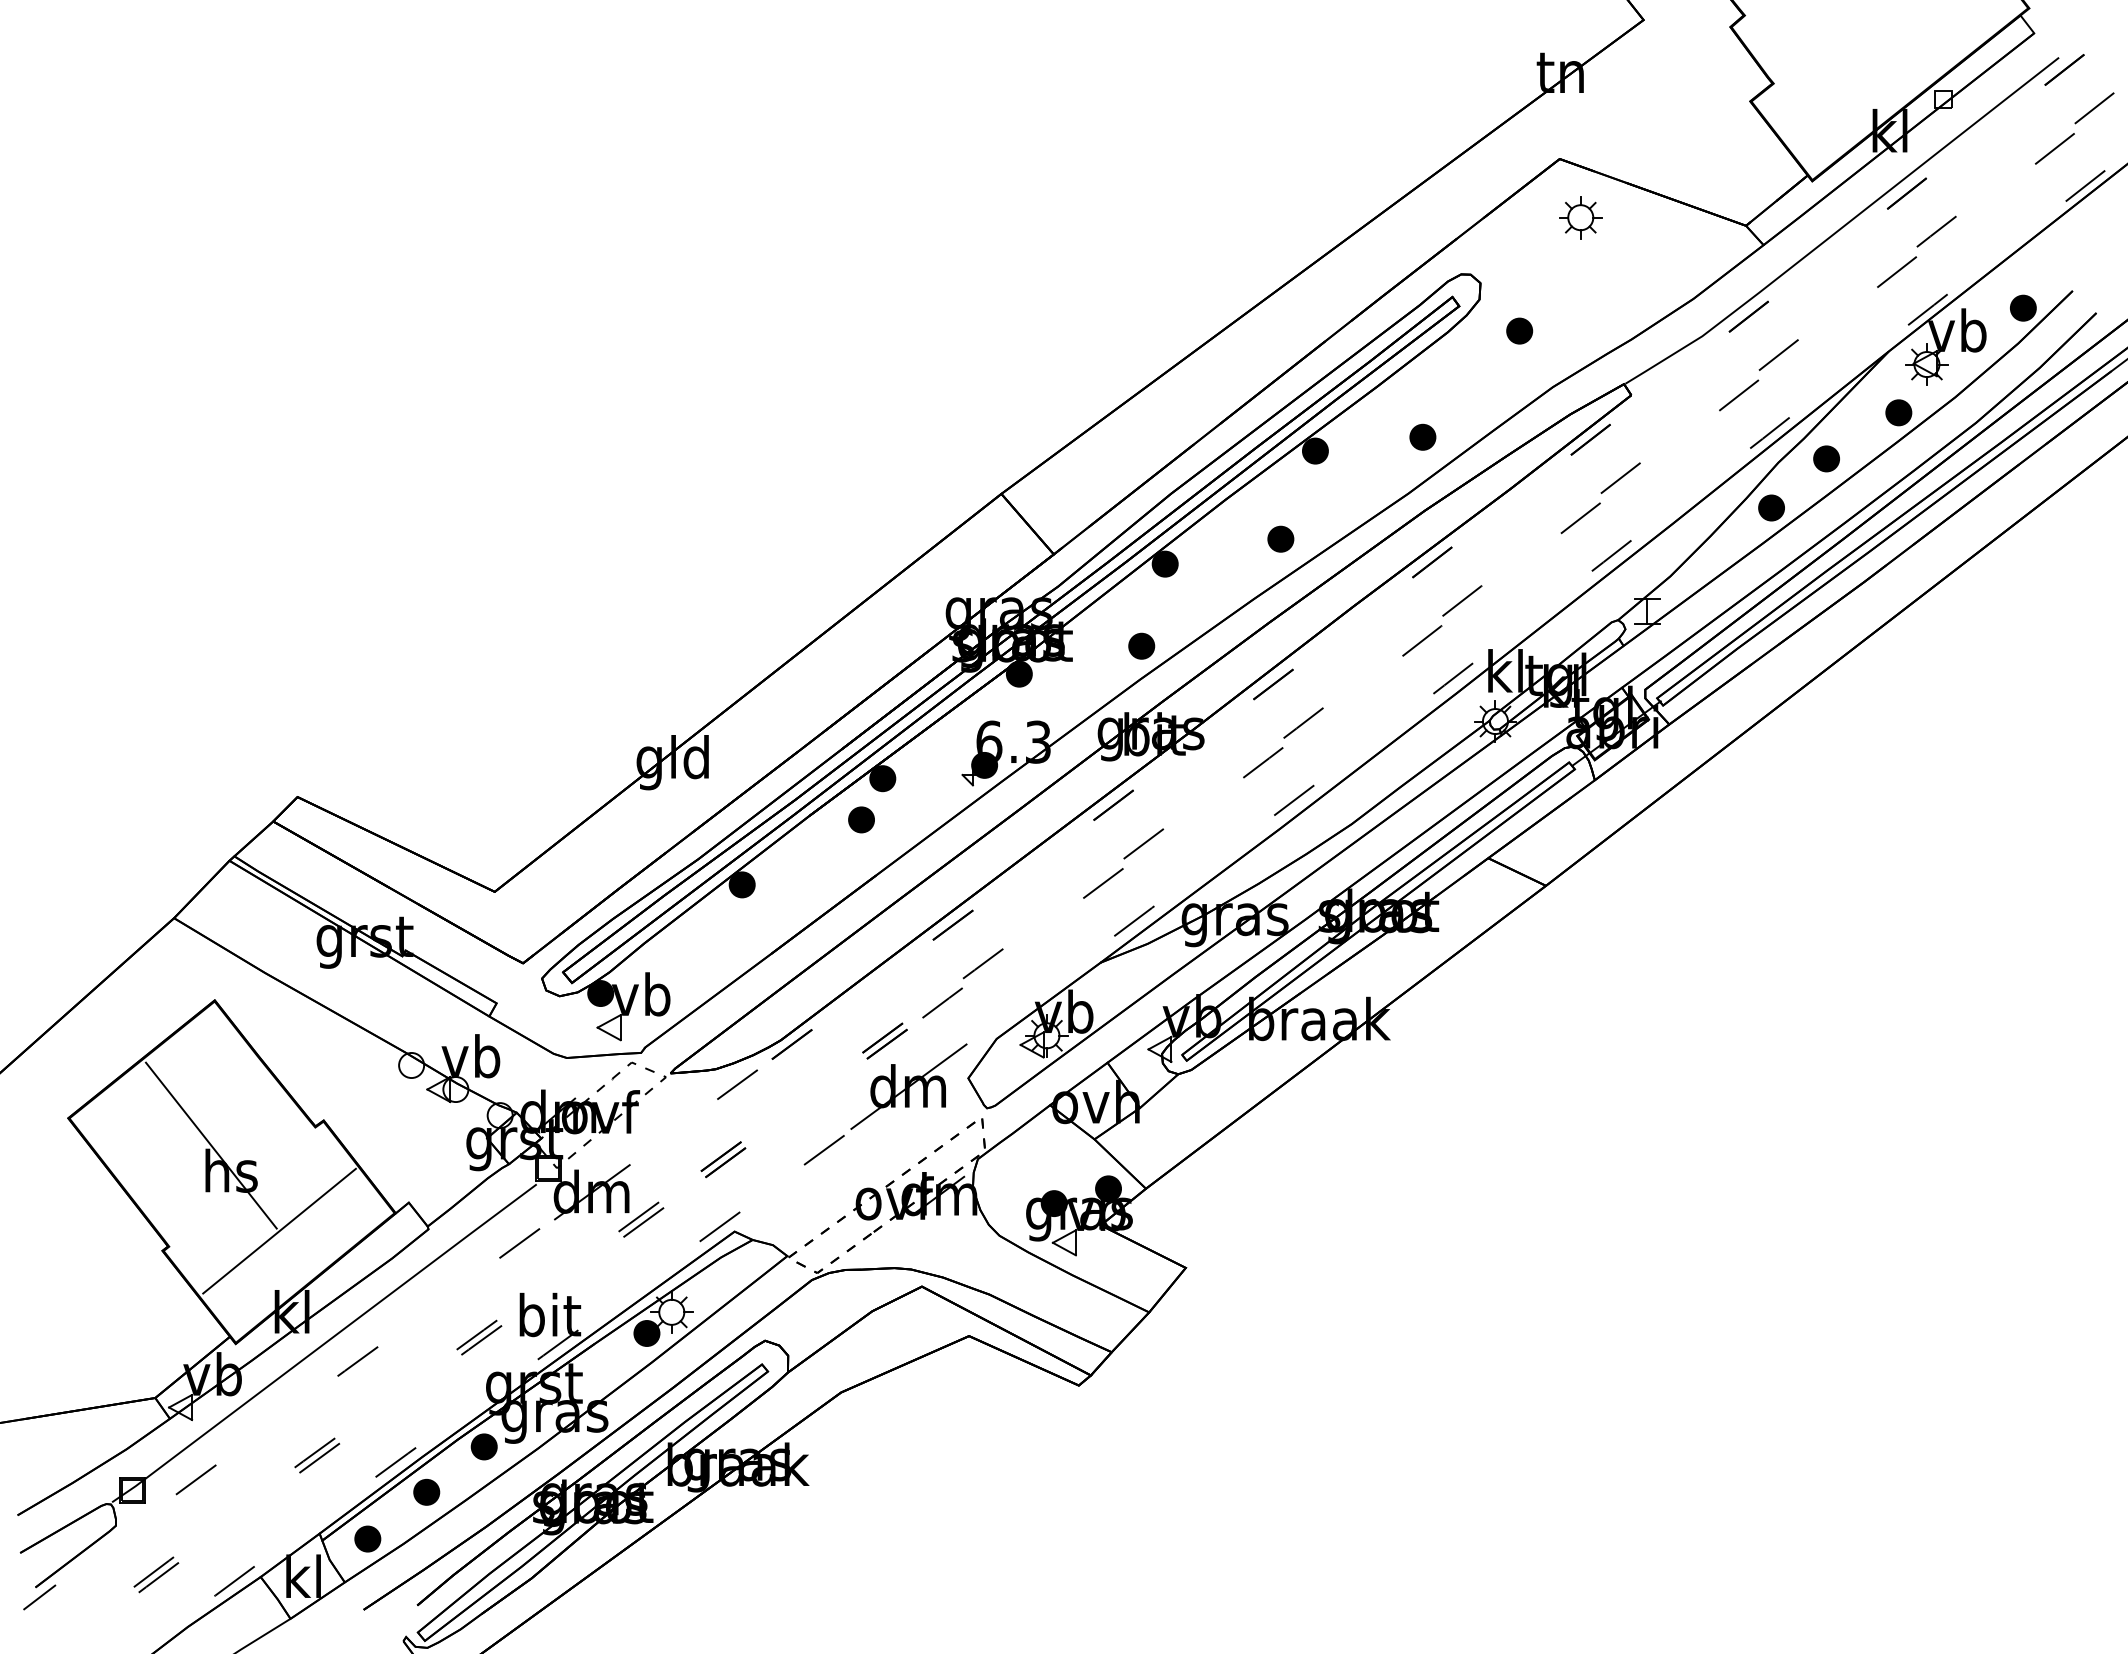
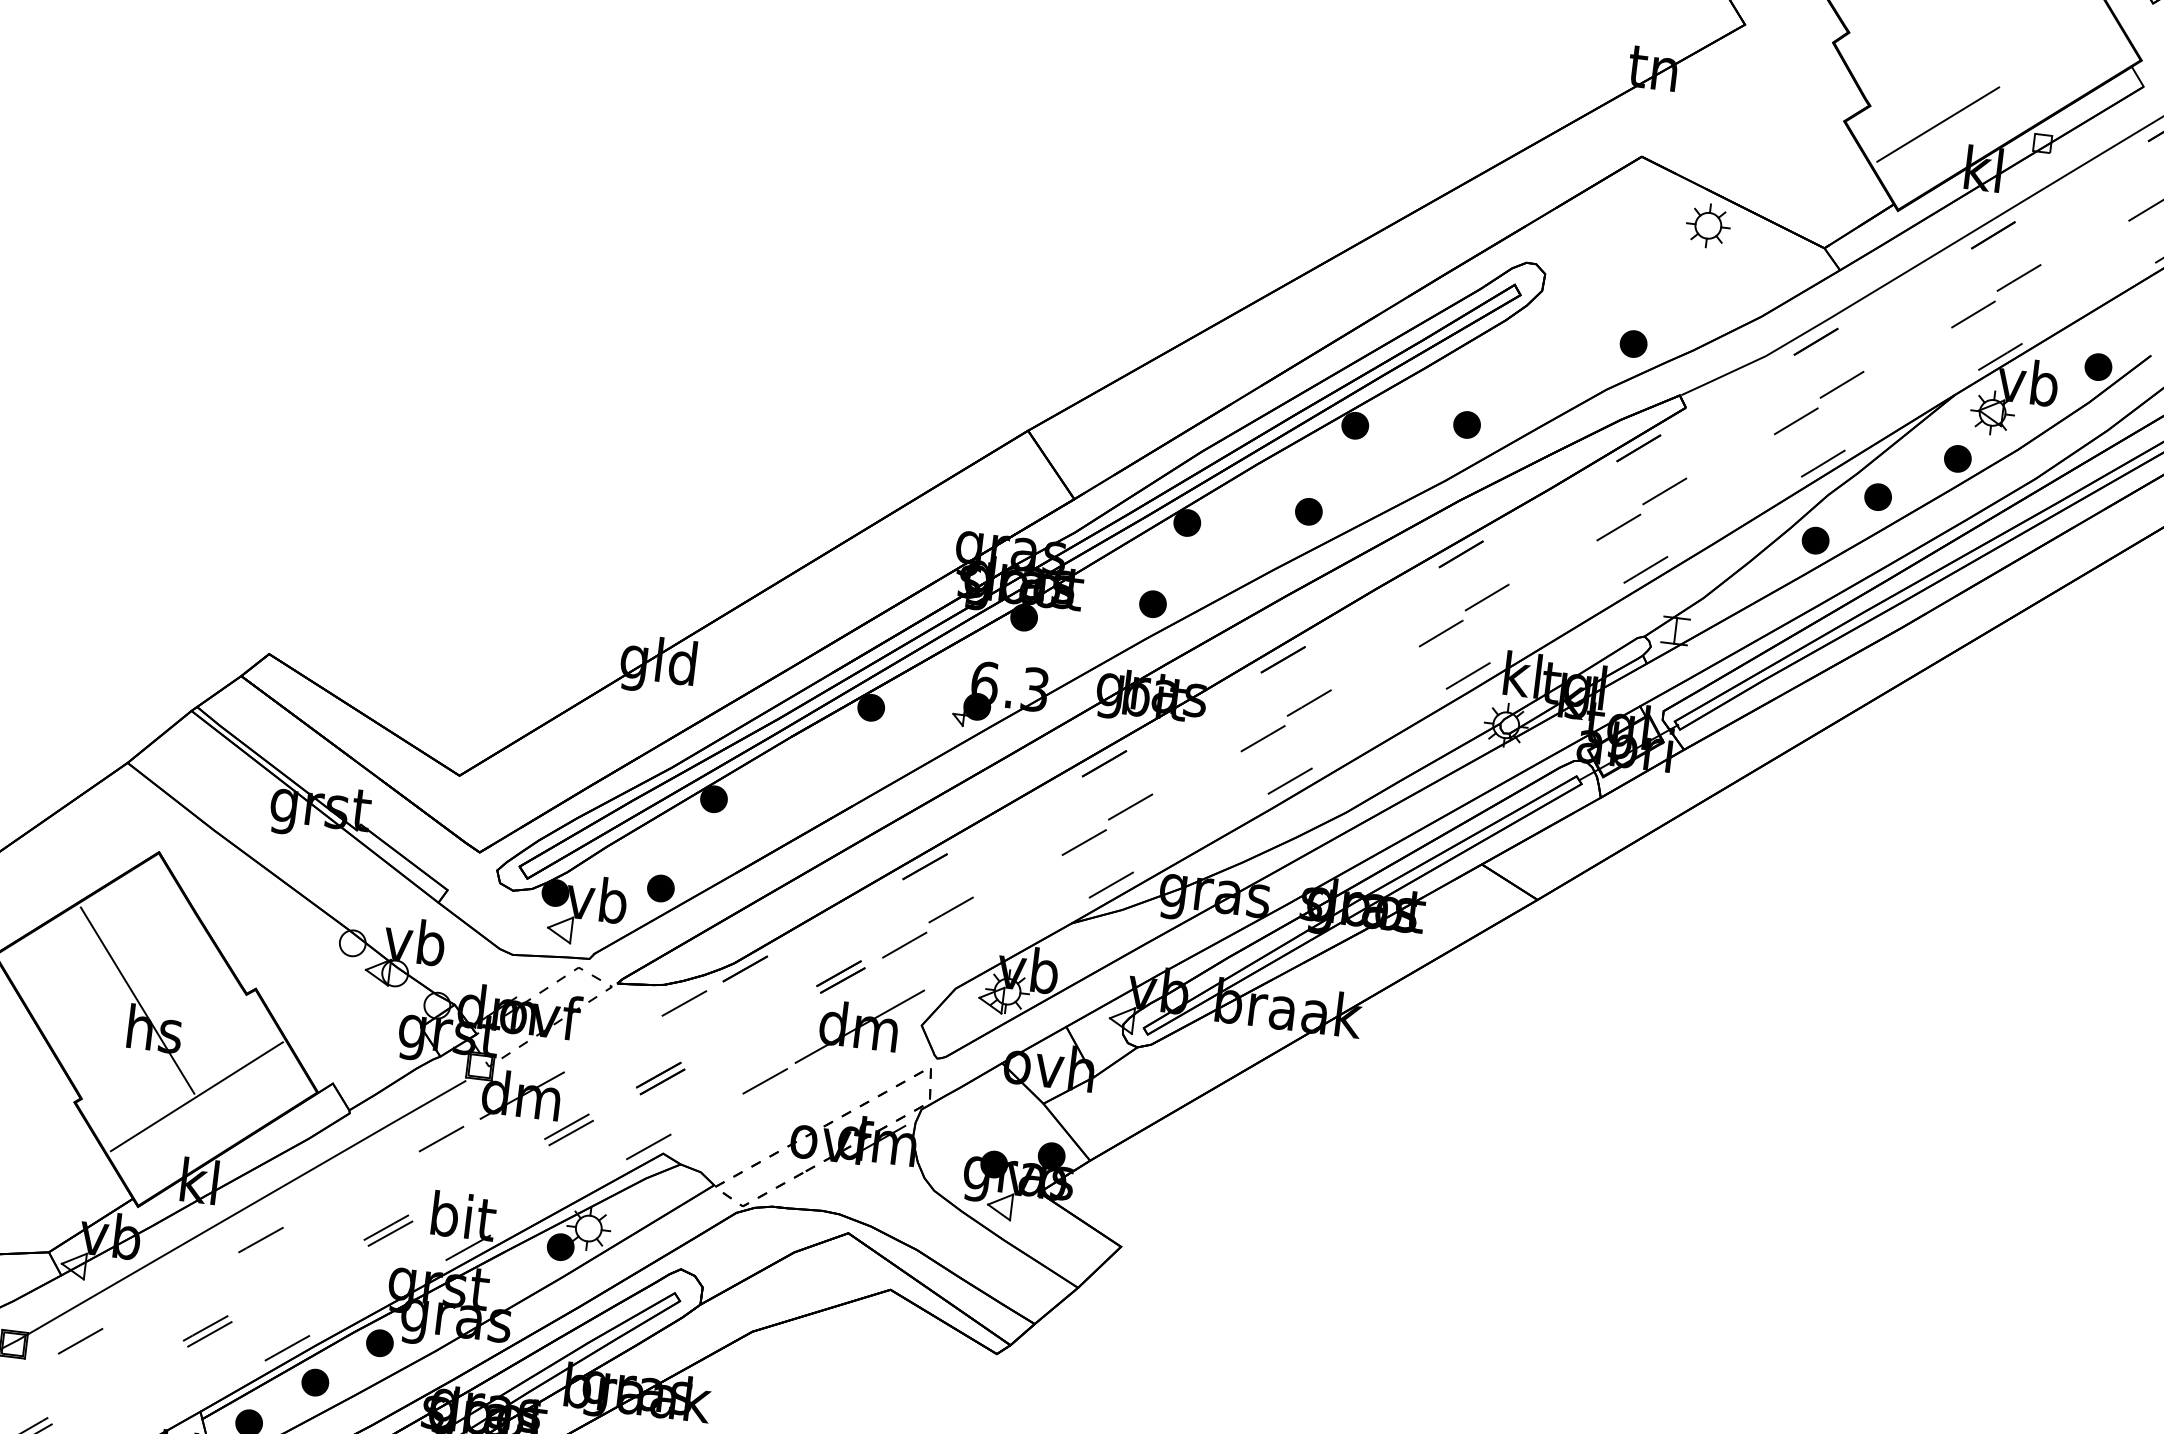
line: (1840, 93) -> (1937, 124), added
part: (1580, 217) -> (1708, 225), moved
part: (1519, 330) -> (1633, 343), moved
part: (861, 819) -> (660, 888), moved

